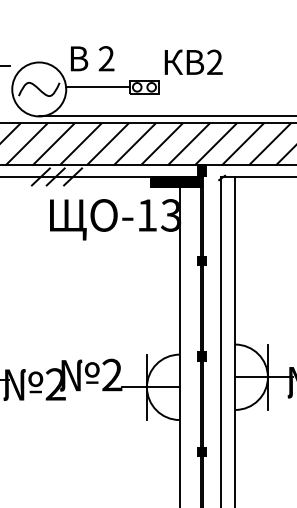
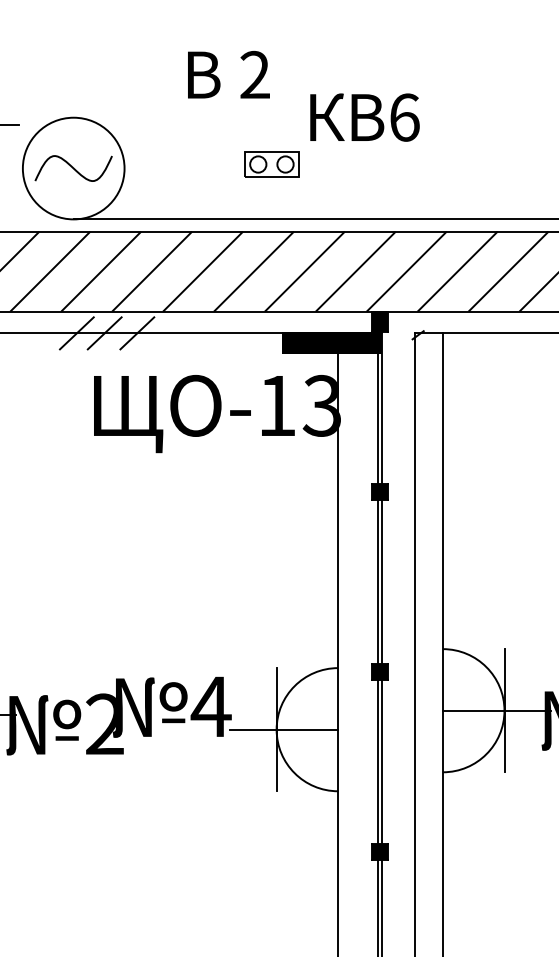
text: (92, 58) -> (228, 74), moved
text: (214, 62) -> (403, 117), 2 -> 6
line: (98, 87) -> (185, 164), removed
text: (112, 374) -> (211, 705), 2 -> 4

